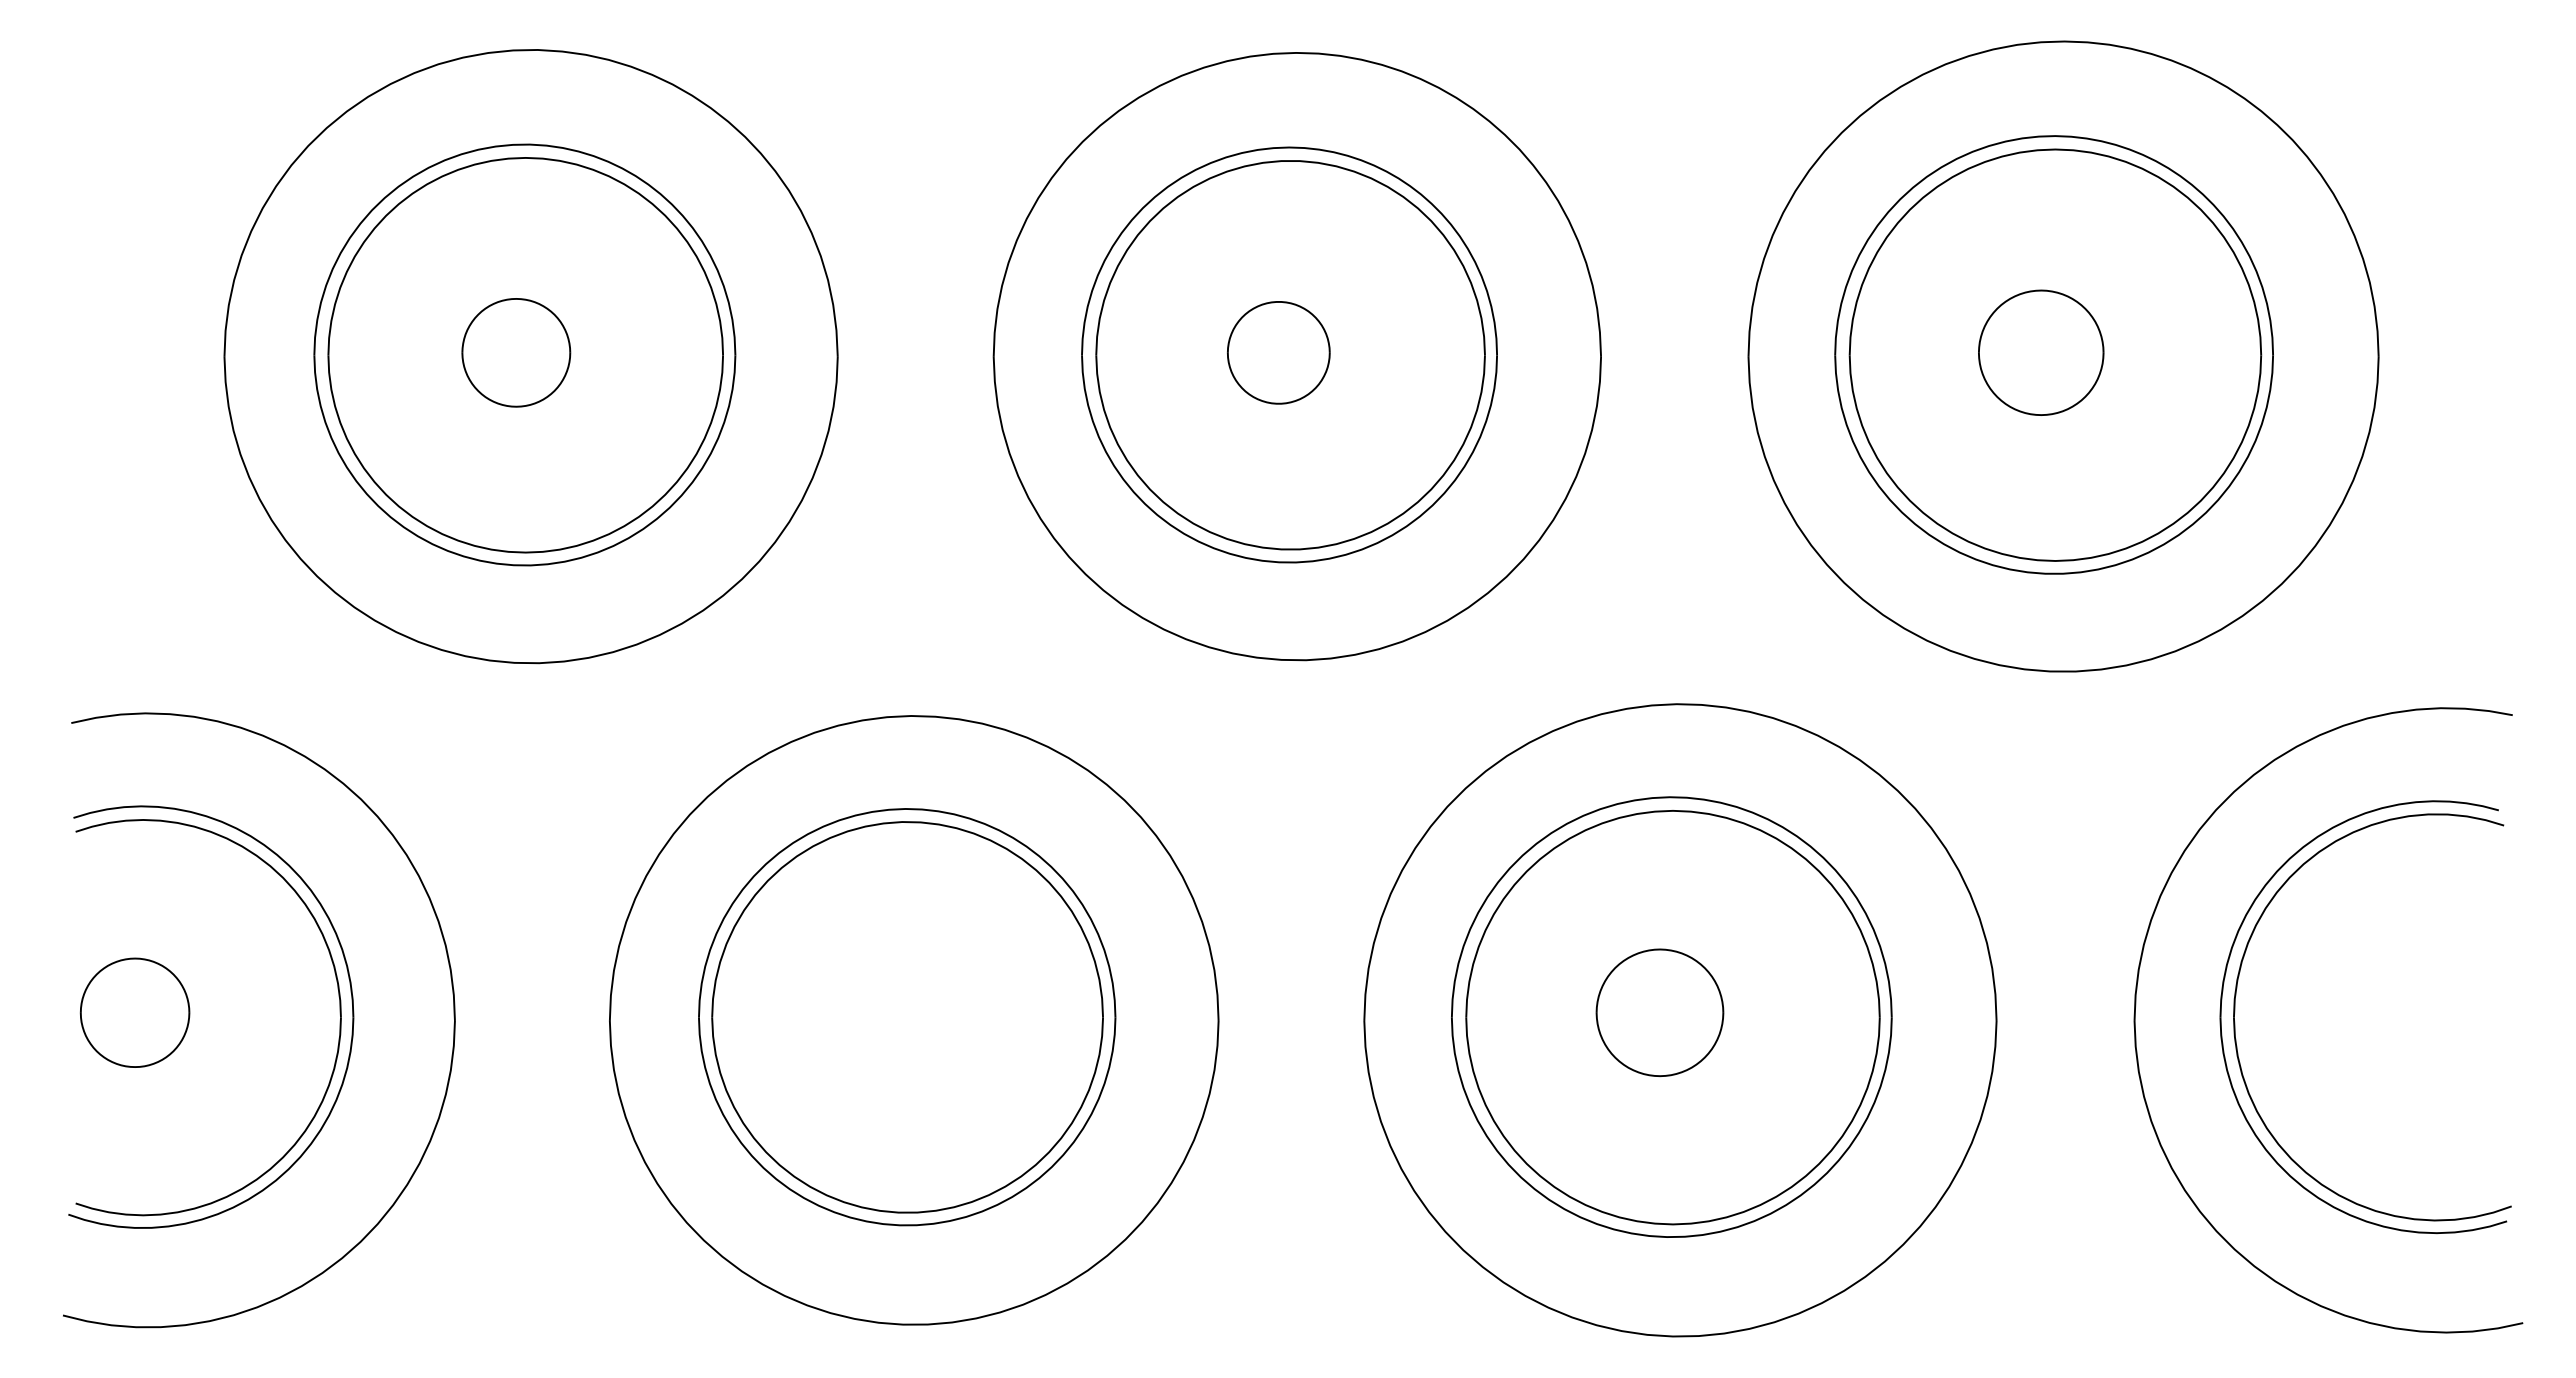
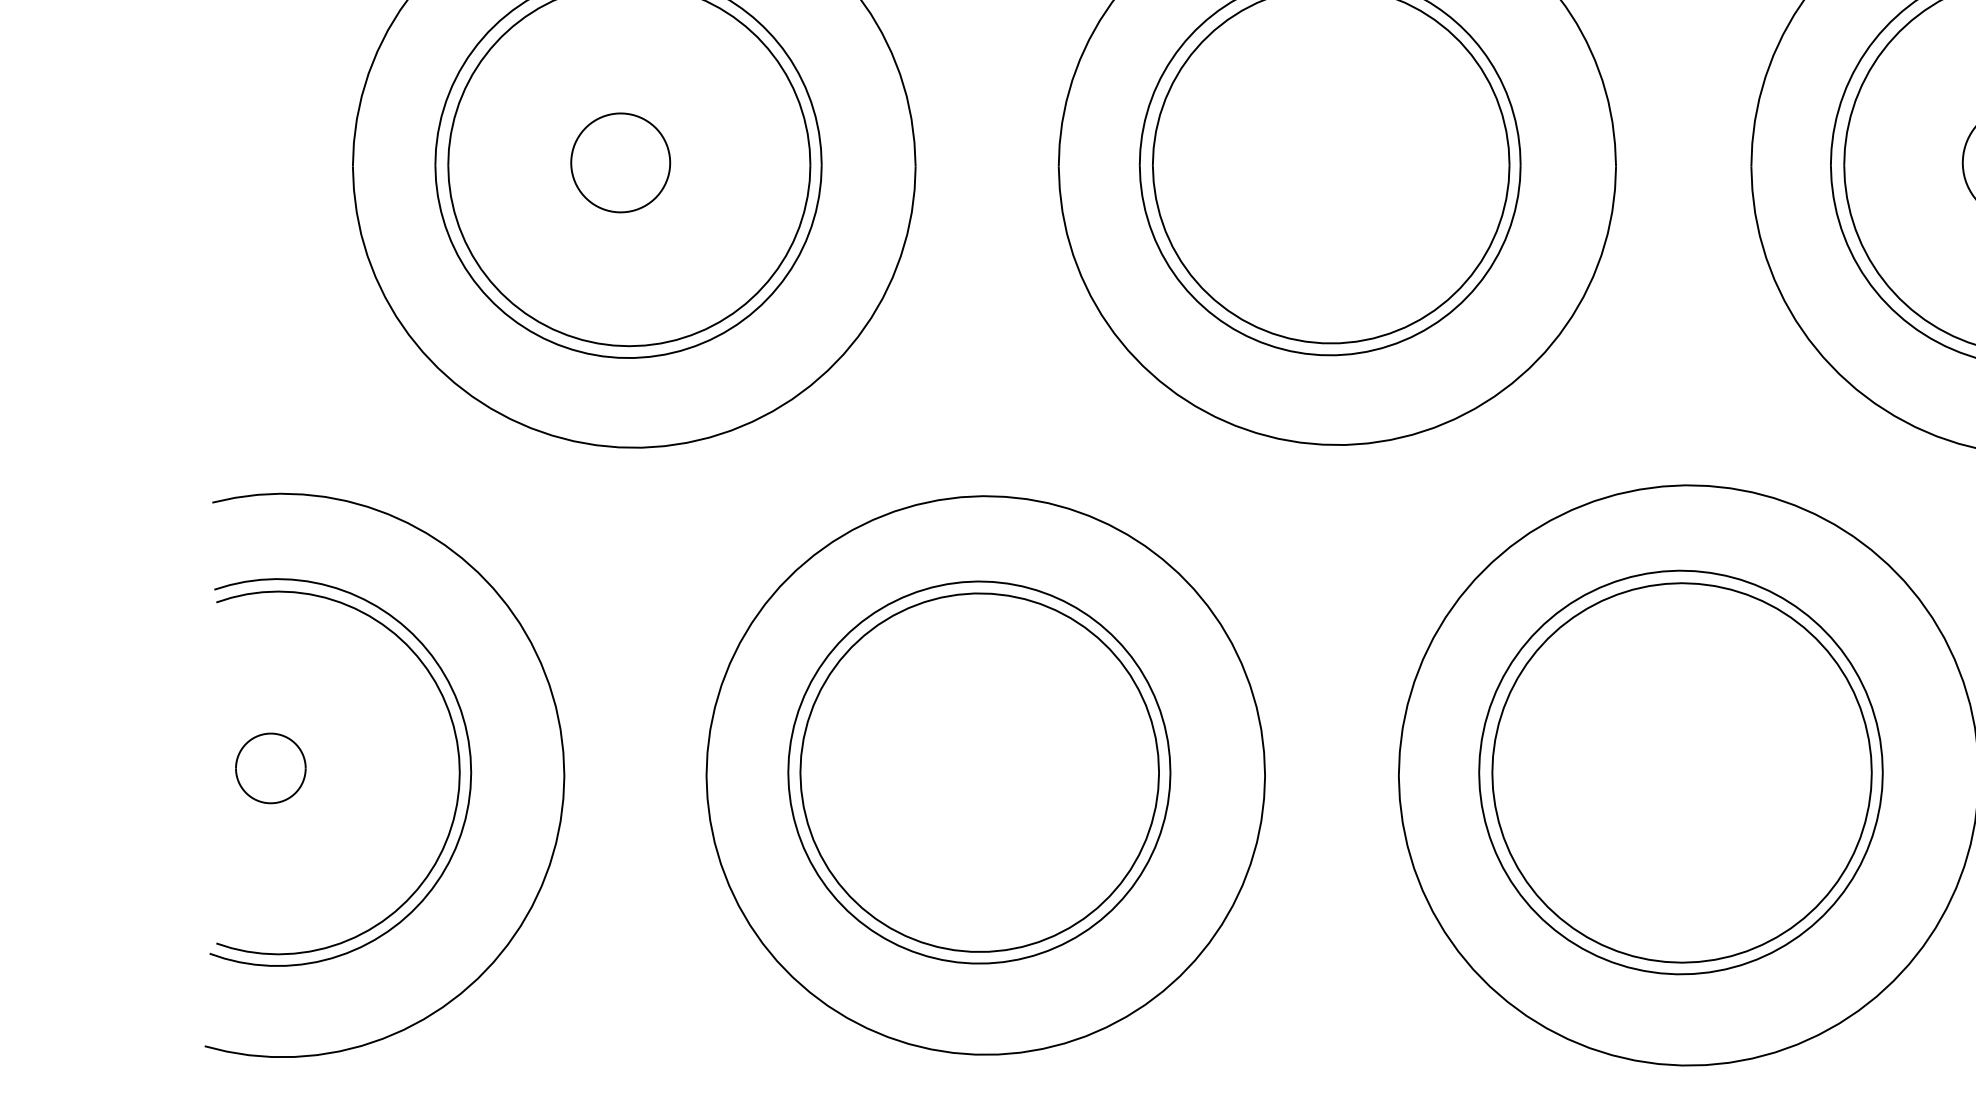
part: (1278, 352) -> (1320, 162), removed
part: (134, 1012) -> (270, 768), size x0.7
part: (1659, 1012) -> (1669, 768), removed

